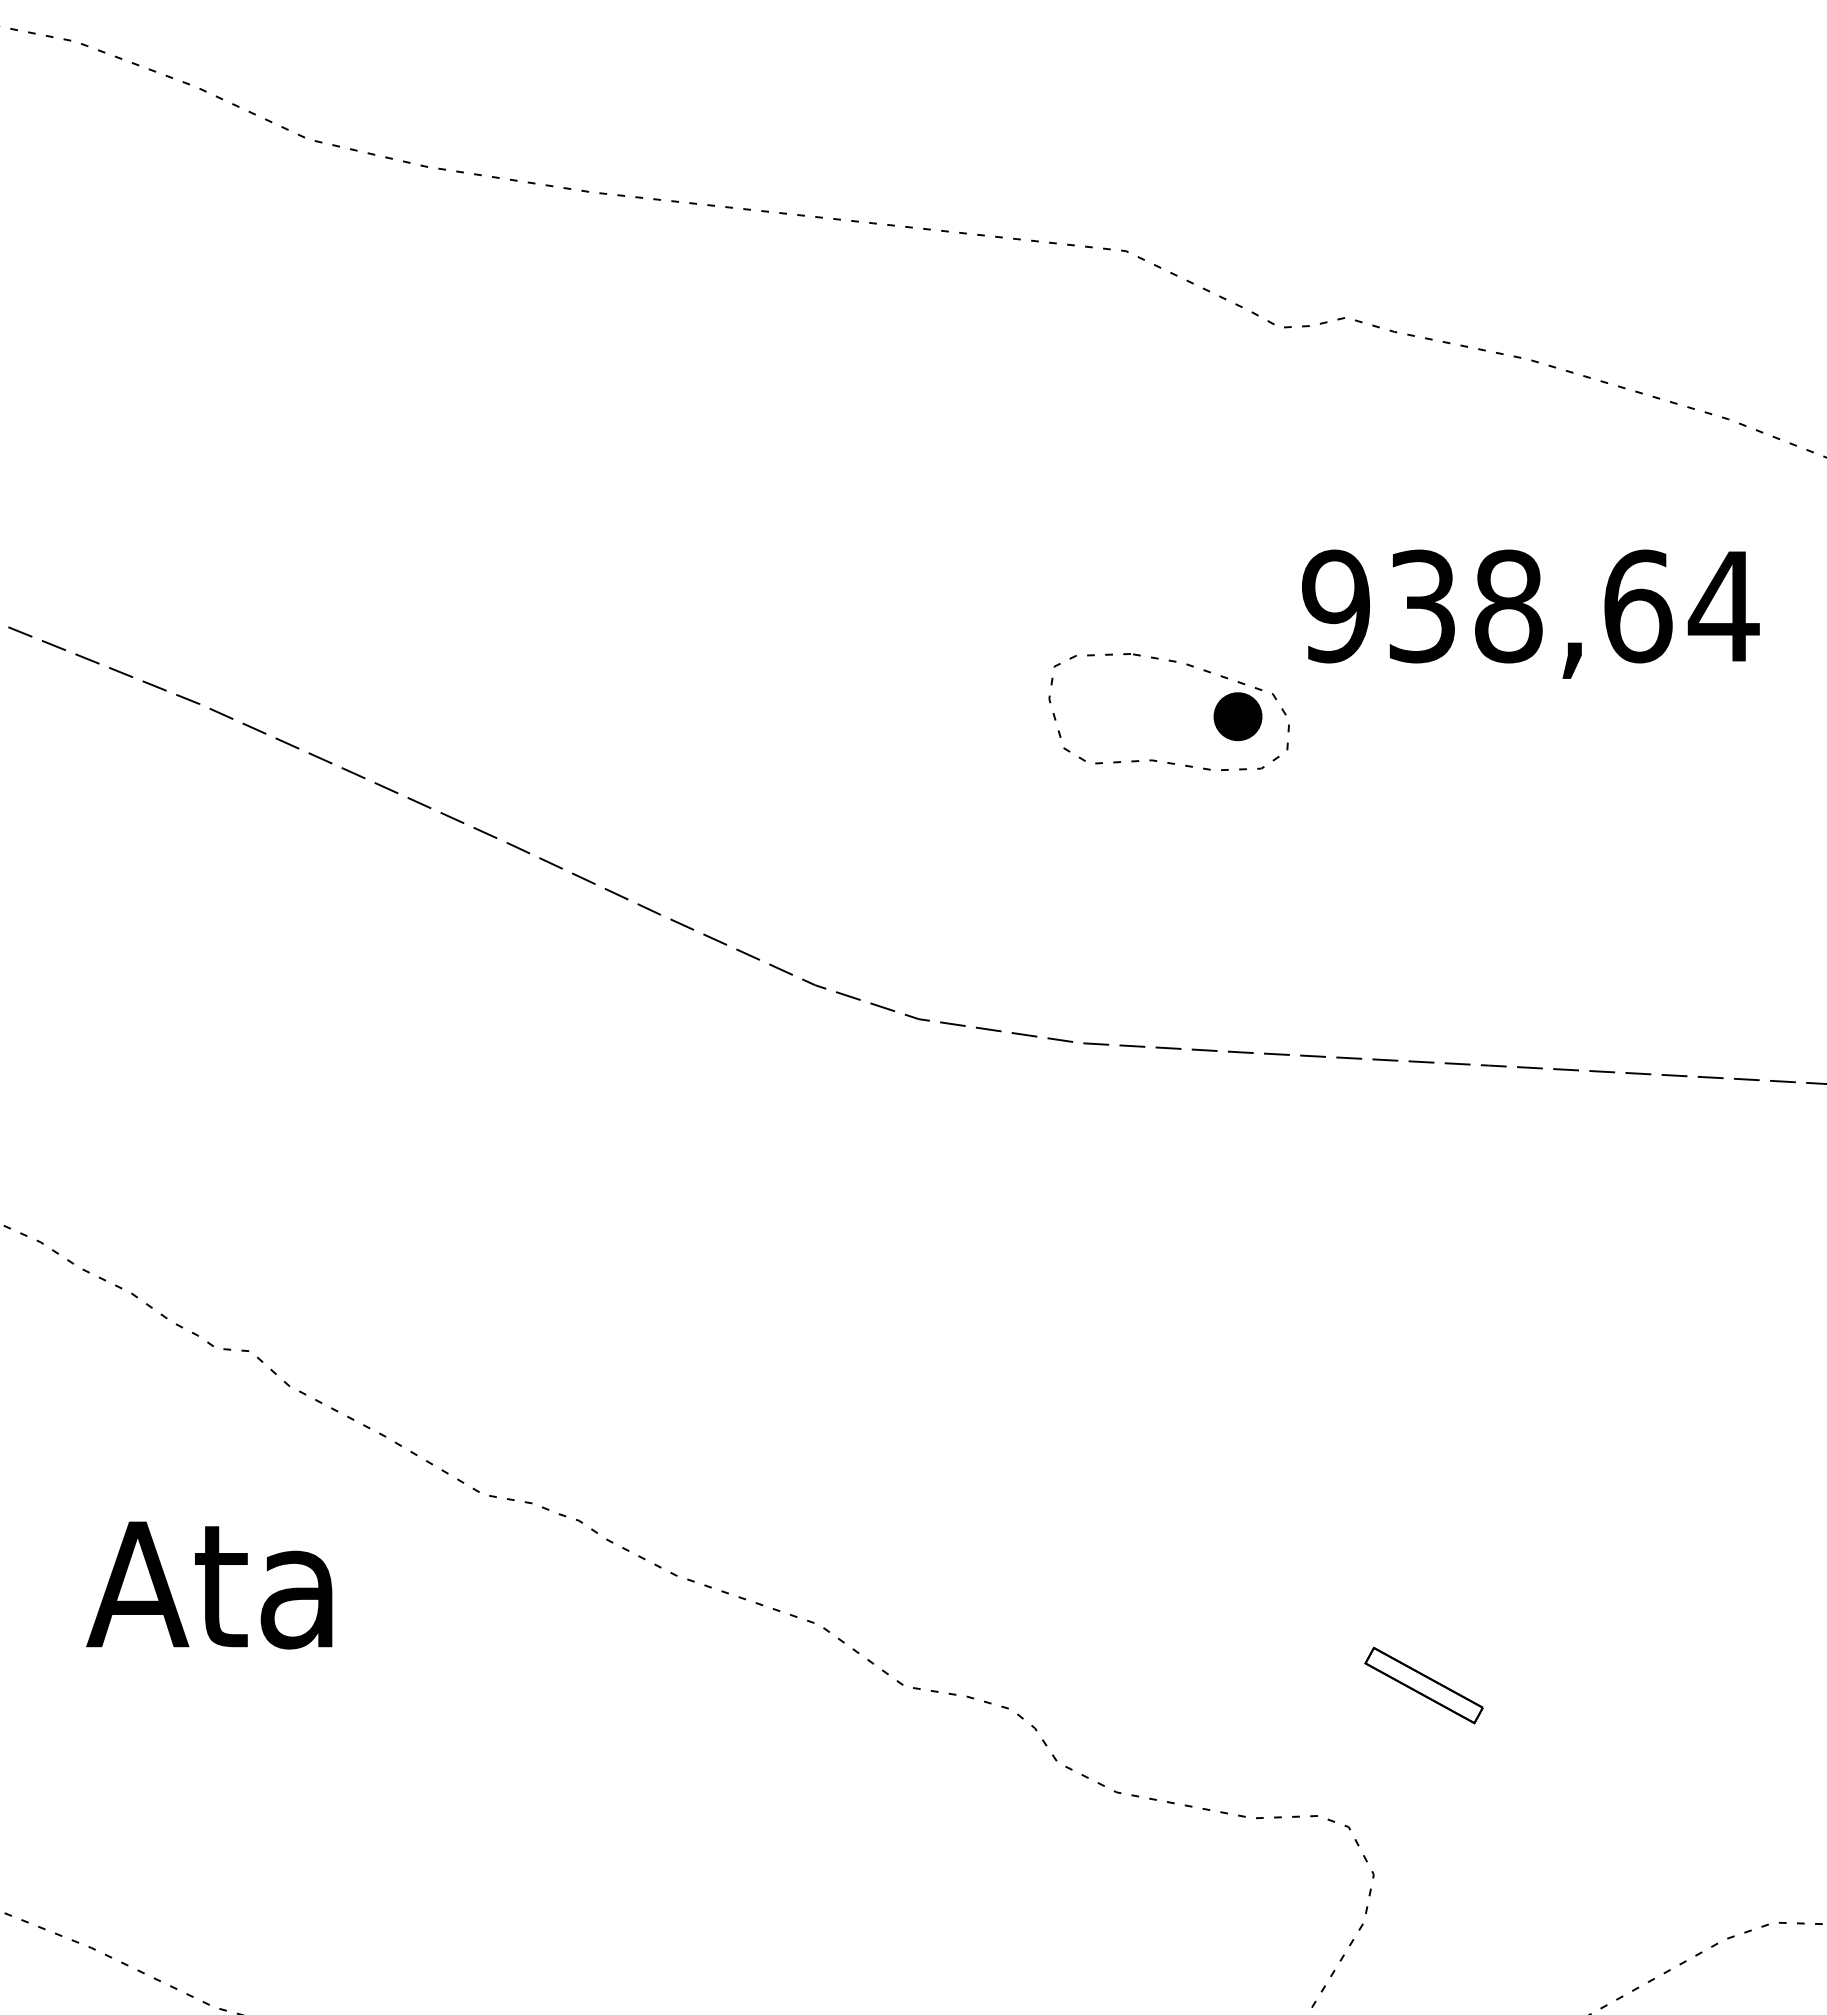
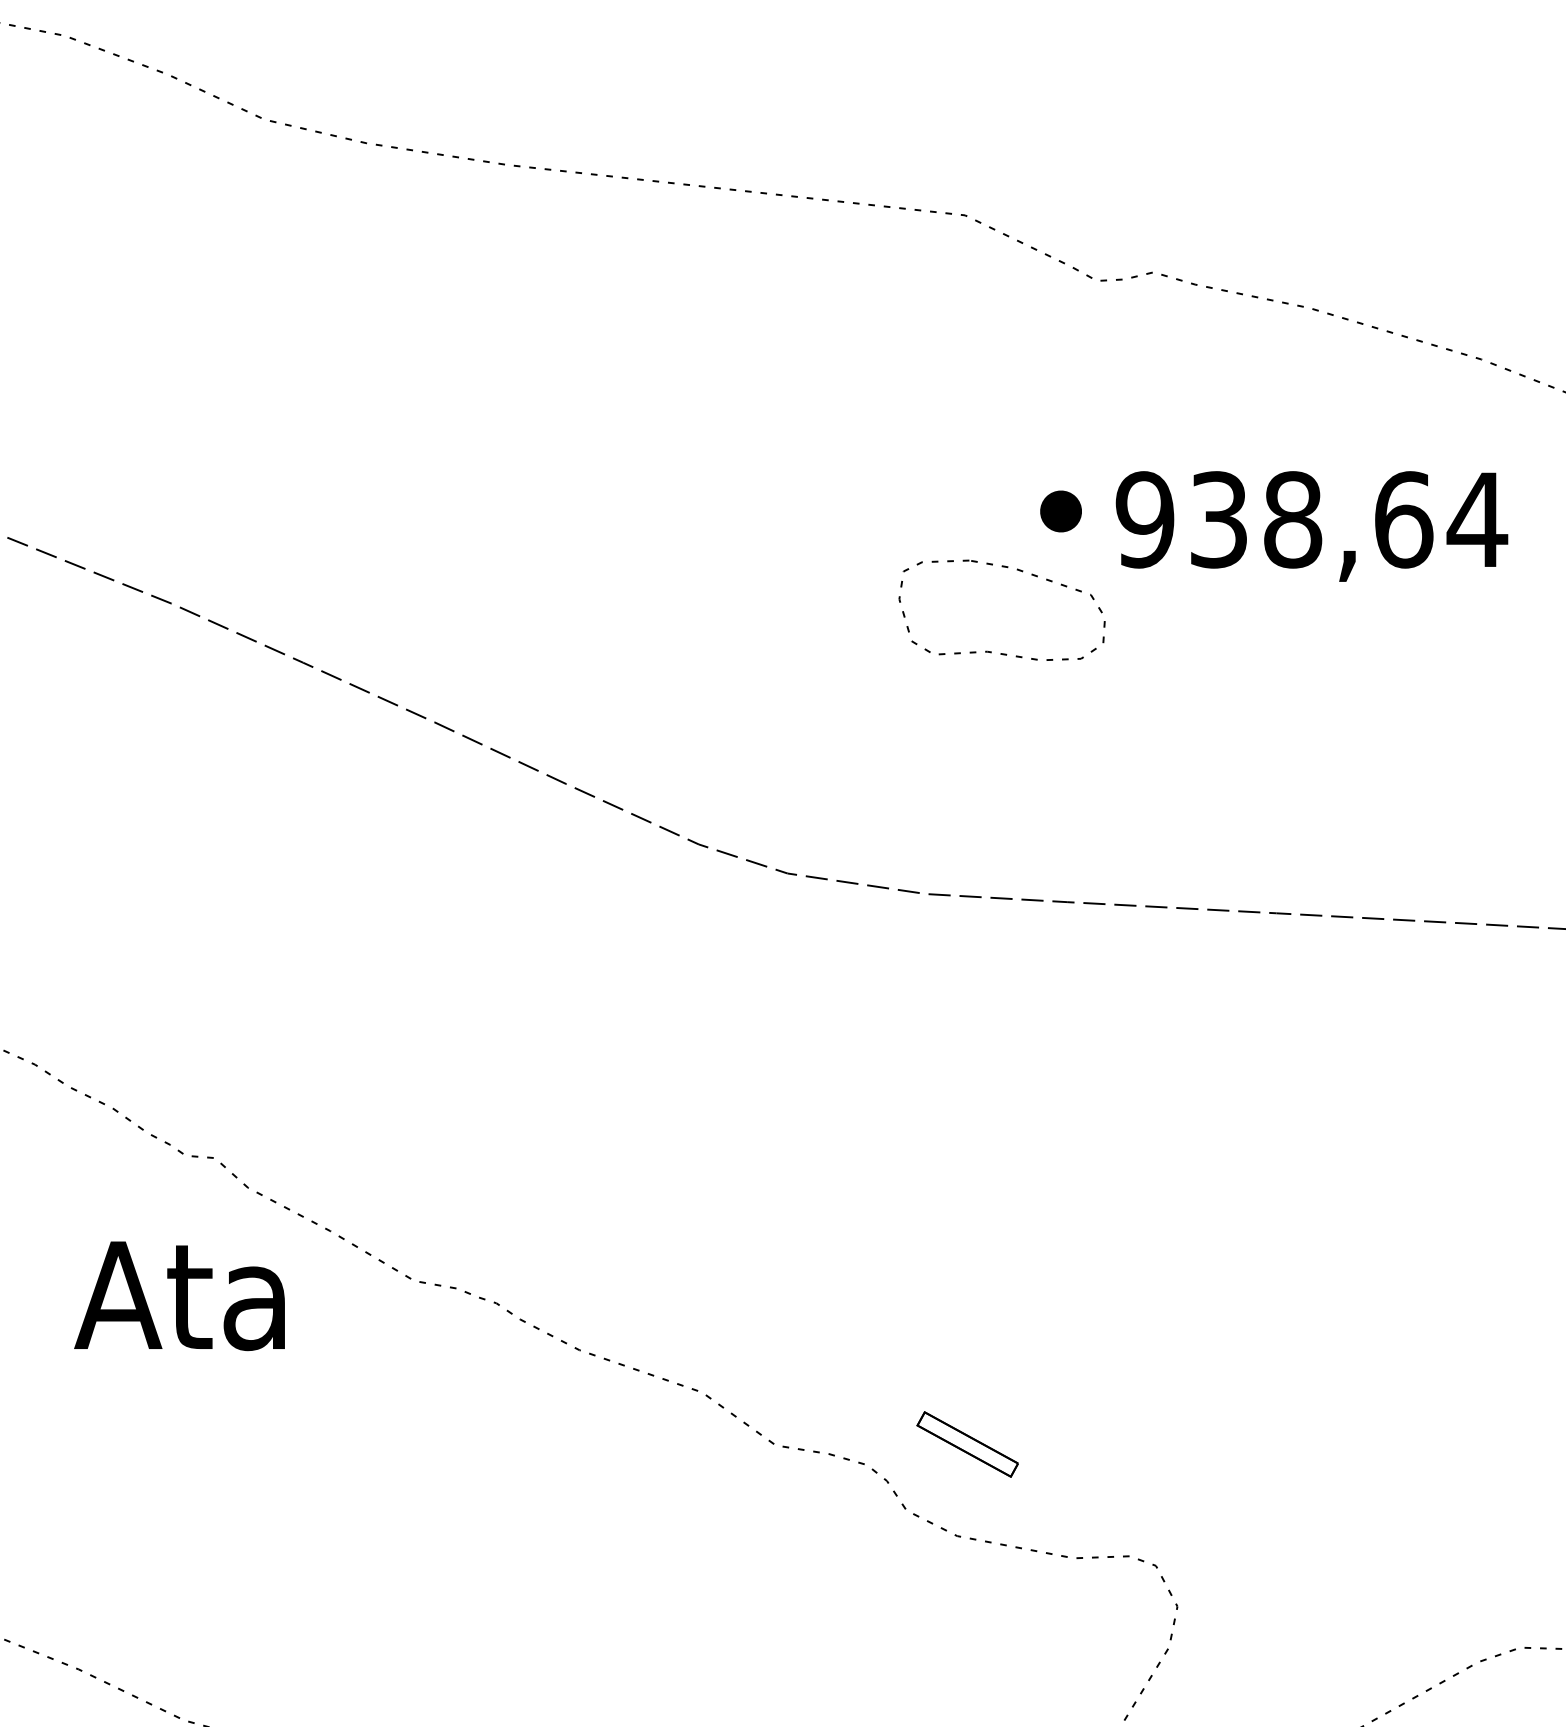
part: (1237, 716) -> (1060, 511), moved
text: (209, 1585) -> (179, 1296), moved
part: (1423, 1685) -> (967, 1444), moved

